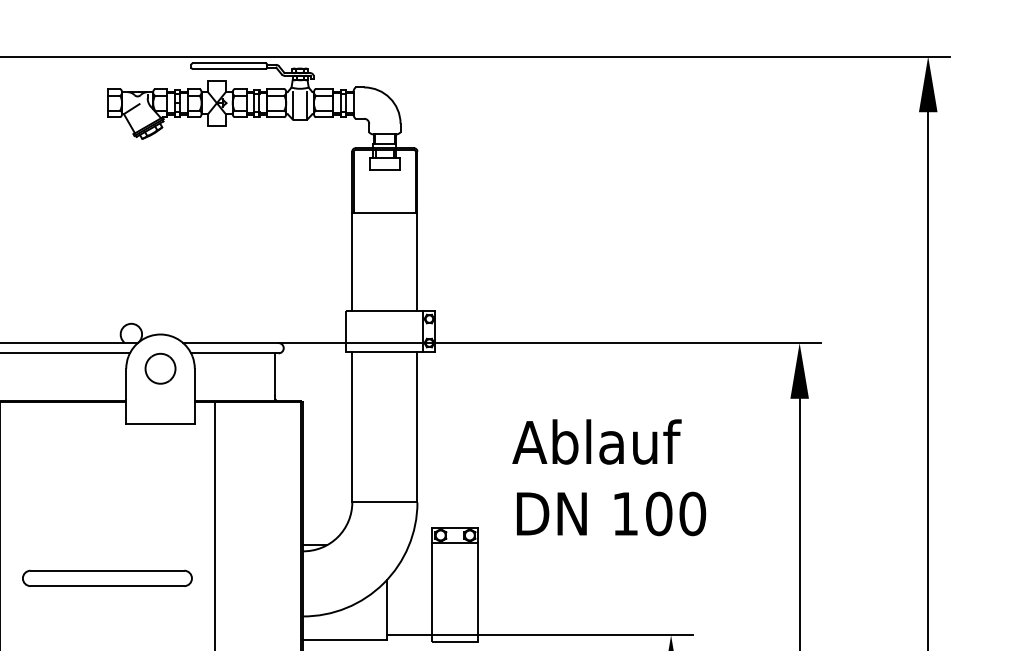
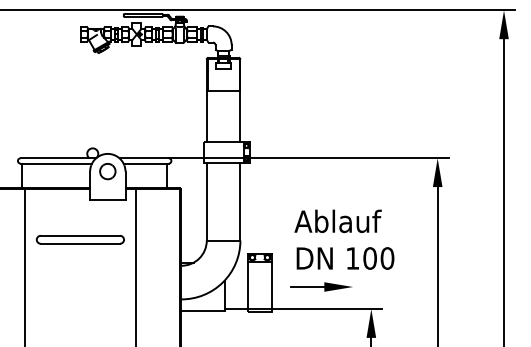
text: (609, 477) -> (344, 239), moved
part: (105, 577) -> (79, 239), moved
part: (572, 591) -> (320, 286), added

